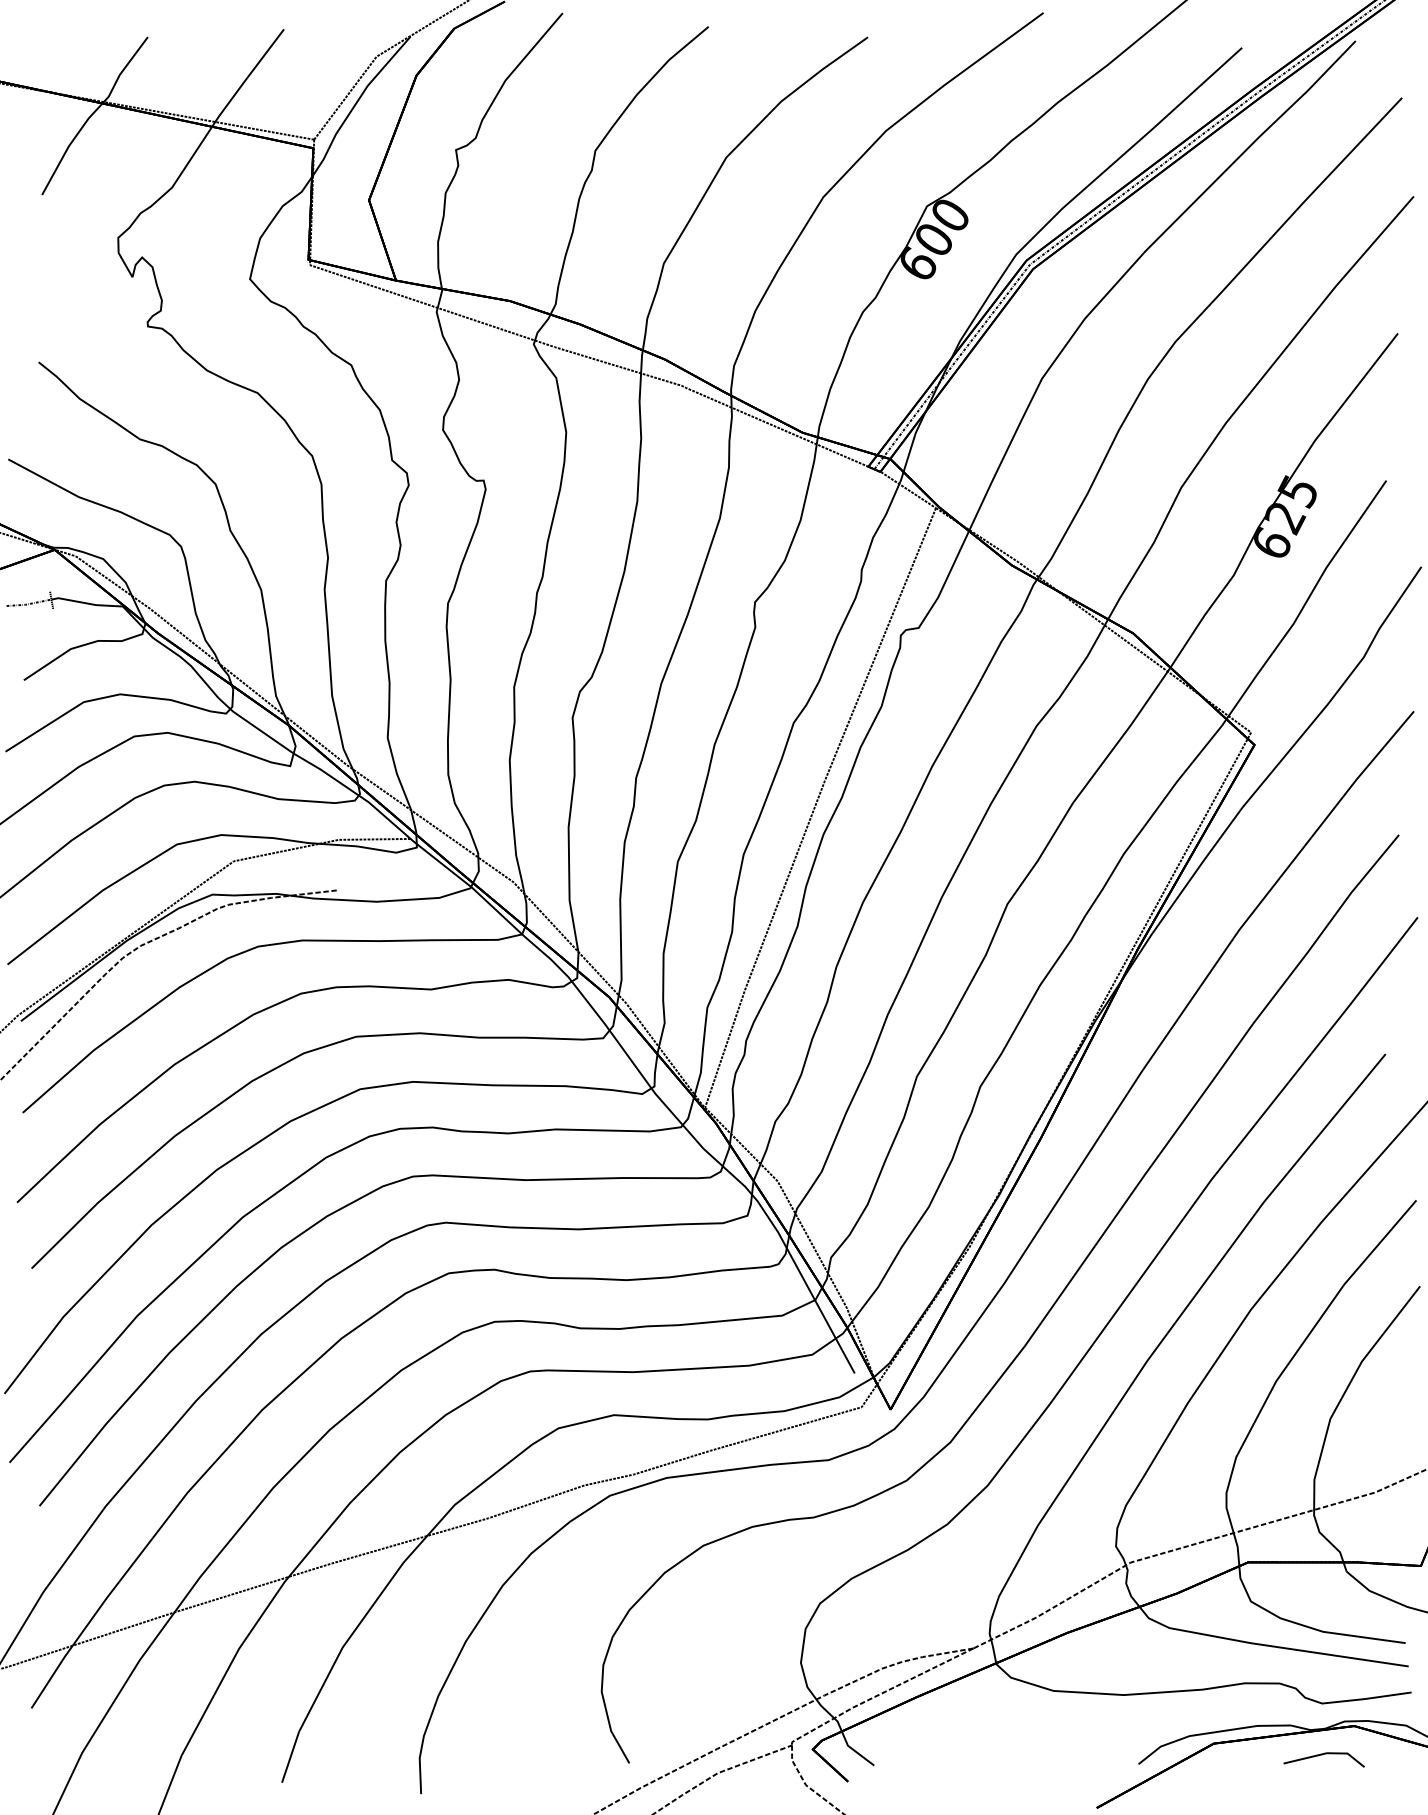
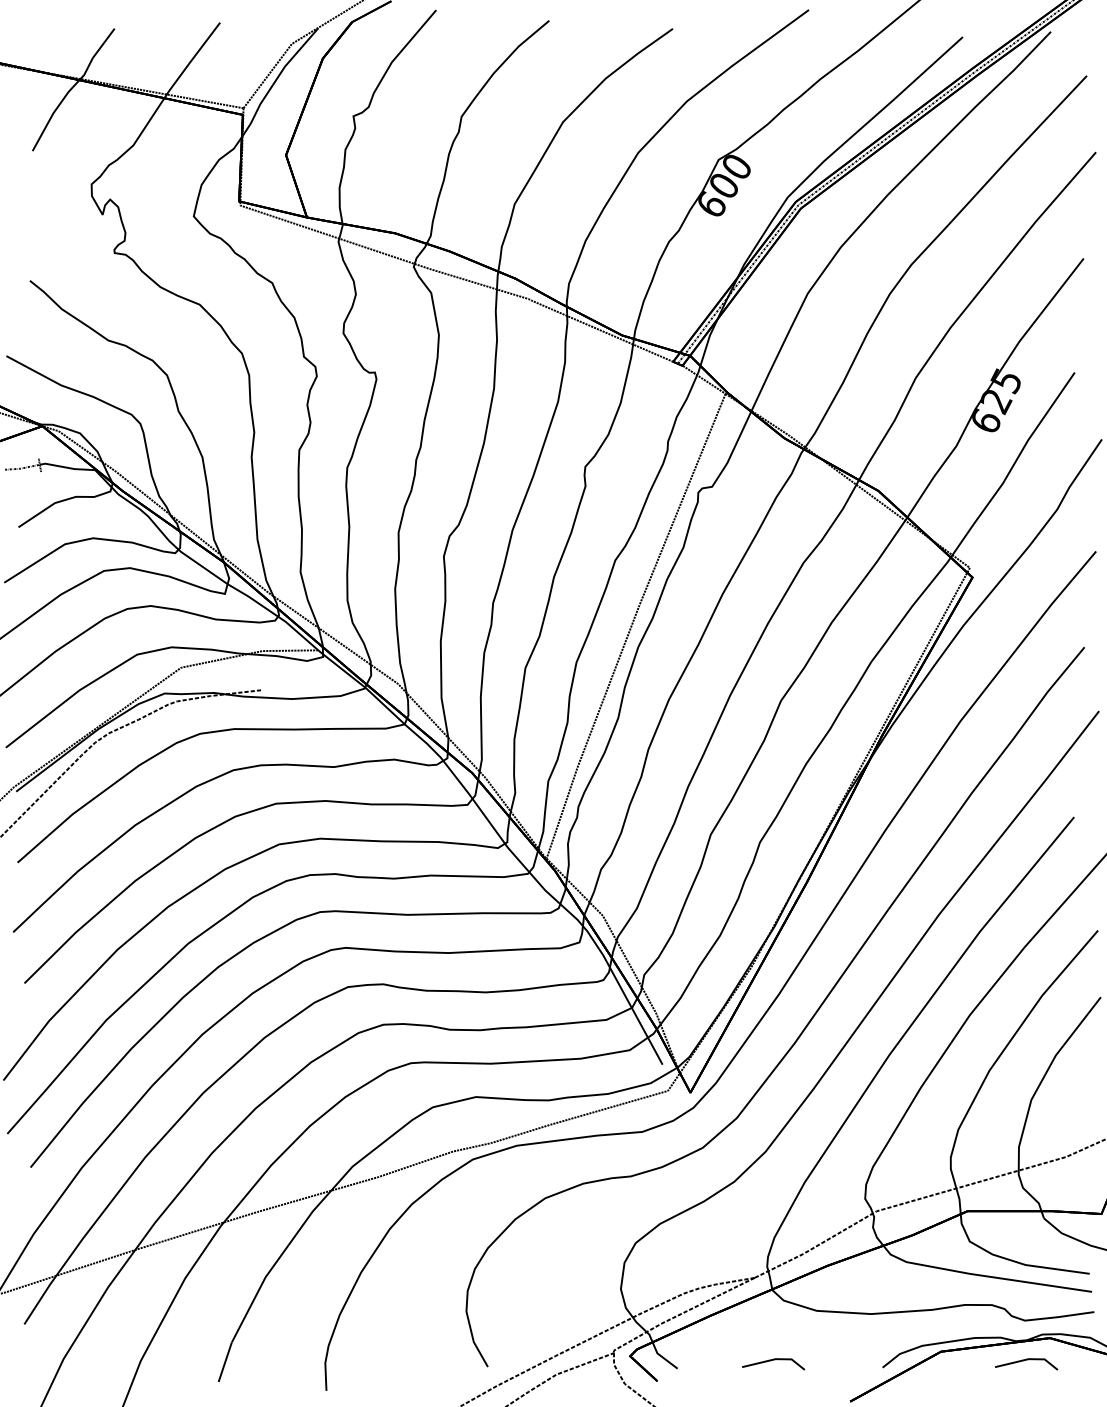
line: (995, 1756) -> (771, 1361), added

